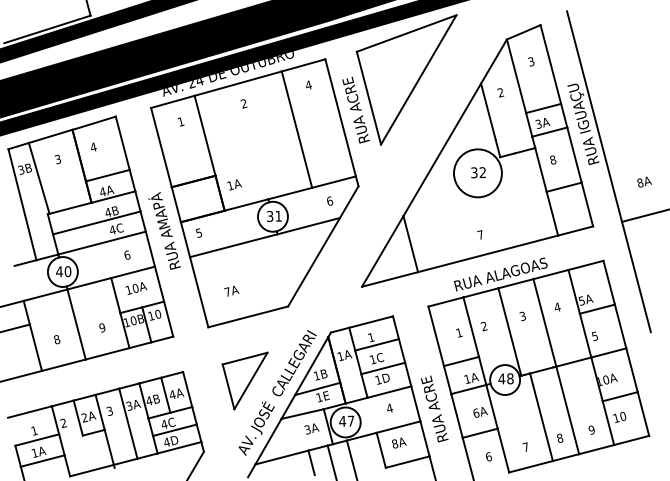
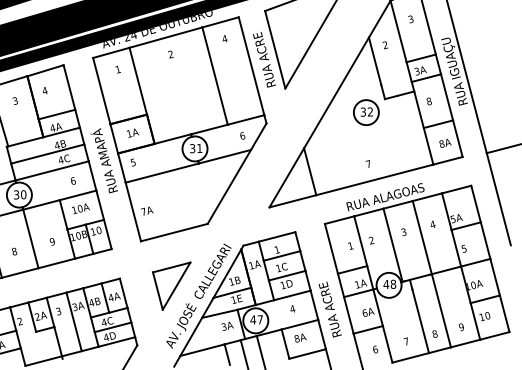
circle: (477, 173) -> (365, 112), size x0.62
text: (644, 181) -> (445, 142), moved
text: (234, 184) -> (132, 132), moved
text: (59, 271) -> (16, 194), 40 -> 30
text: (231, 291) -> (146, 211), moved

